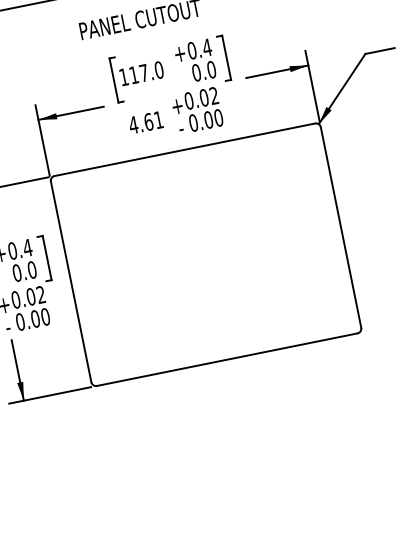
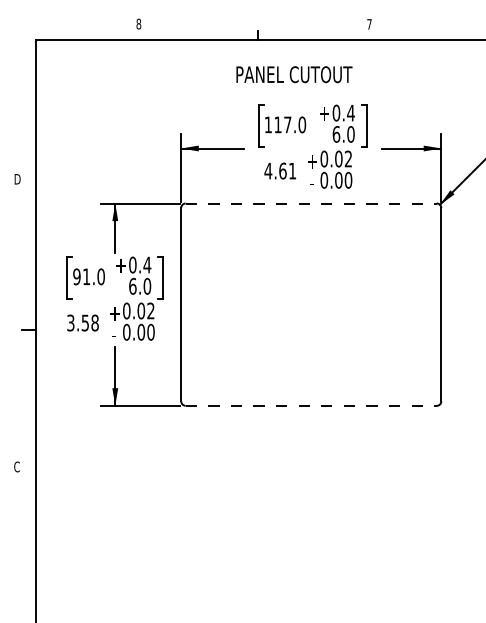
text: (196, 72) -> (336, 134), 0.0 -> 6.0
line: (185, 149) -> (311, 203), solid -> dashed
text: (16, 273) -> (132, 286), 0.0 -> 6.0
line: (227, 359) -> (311, 405), solid -> dashed

